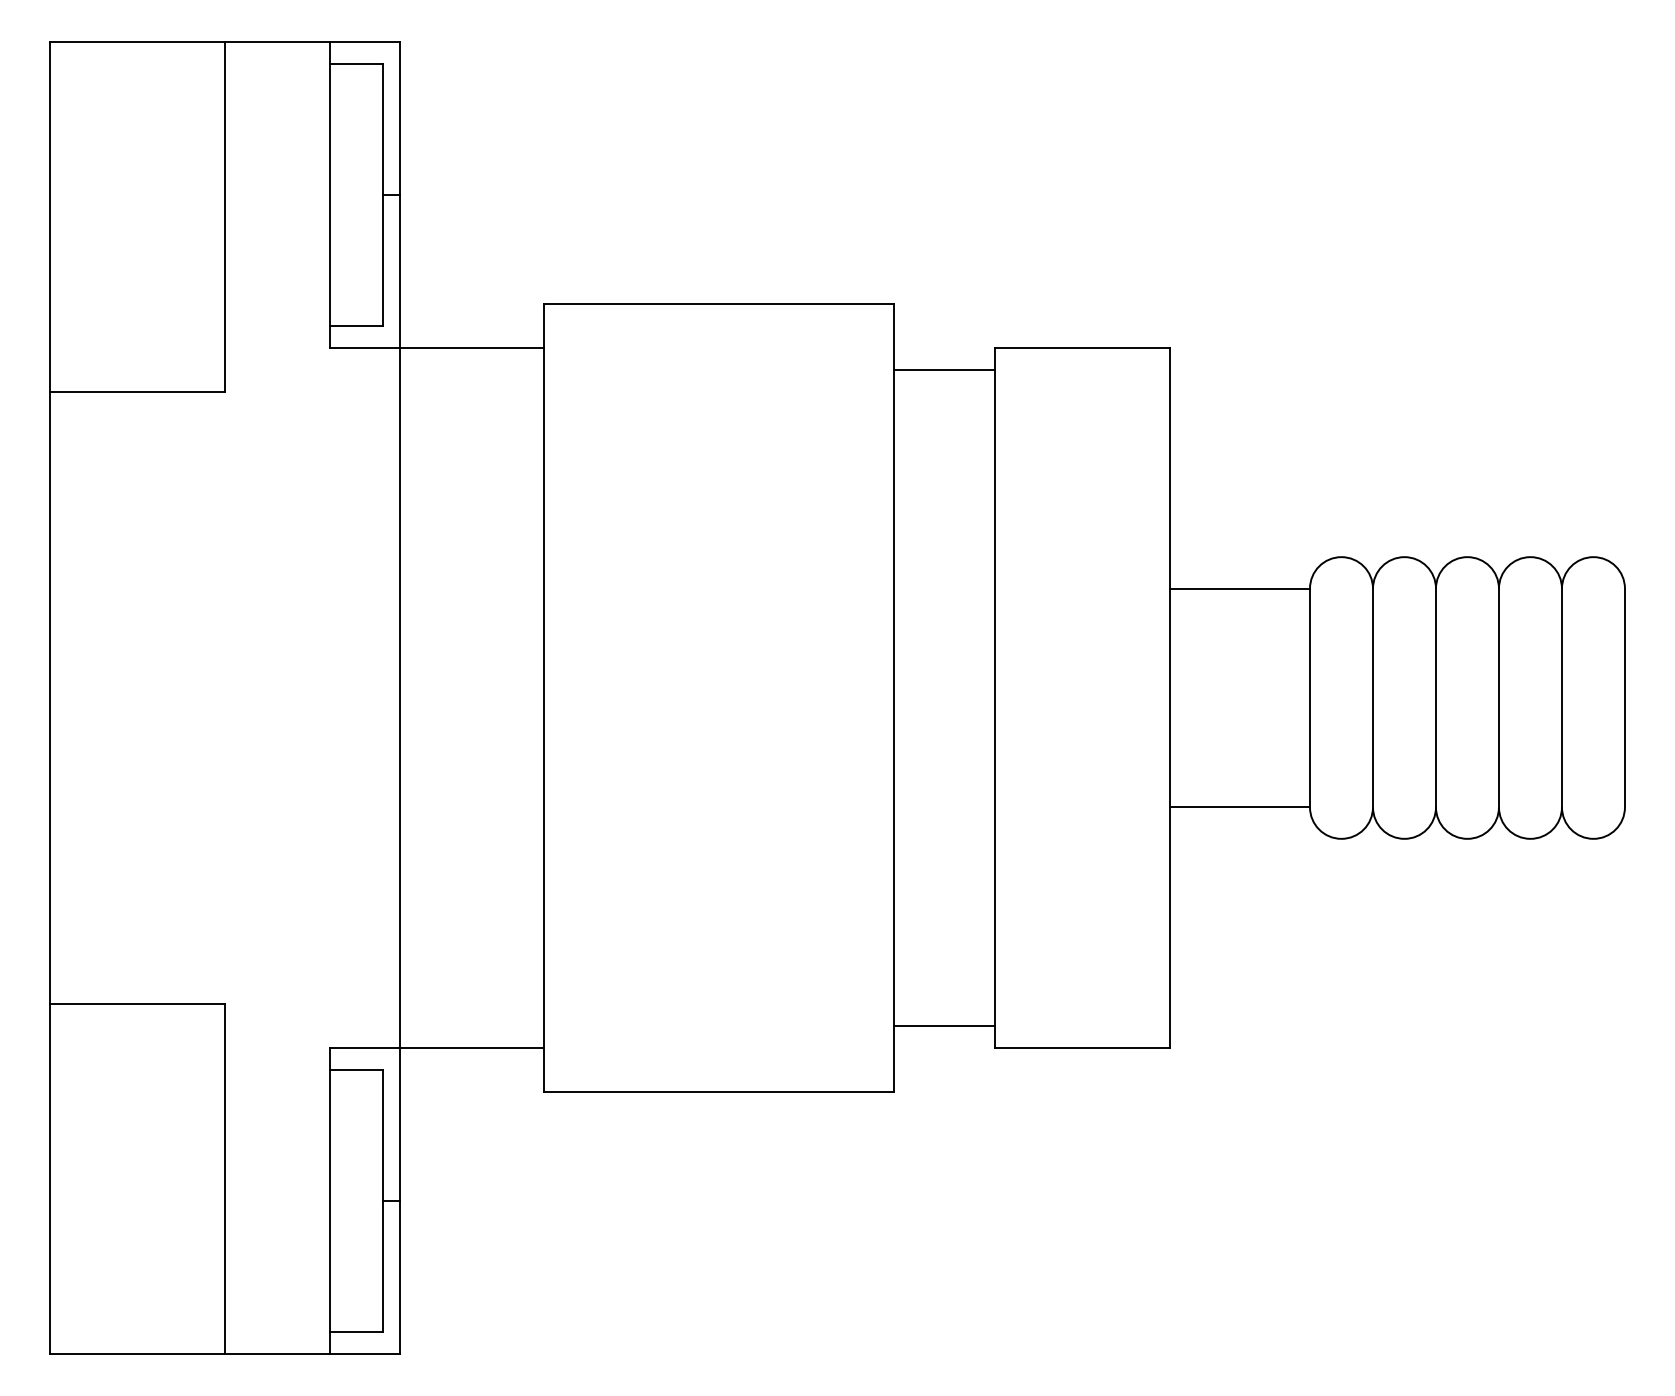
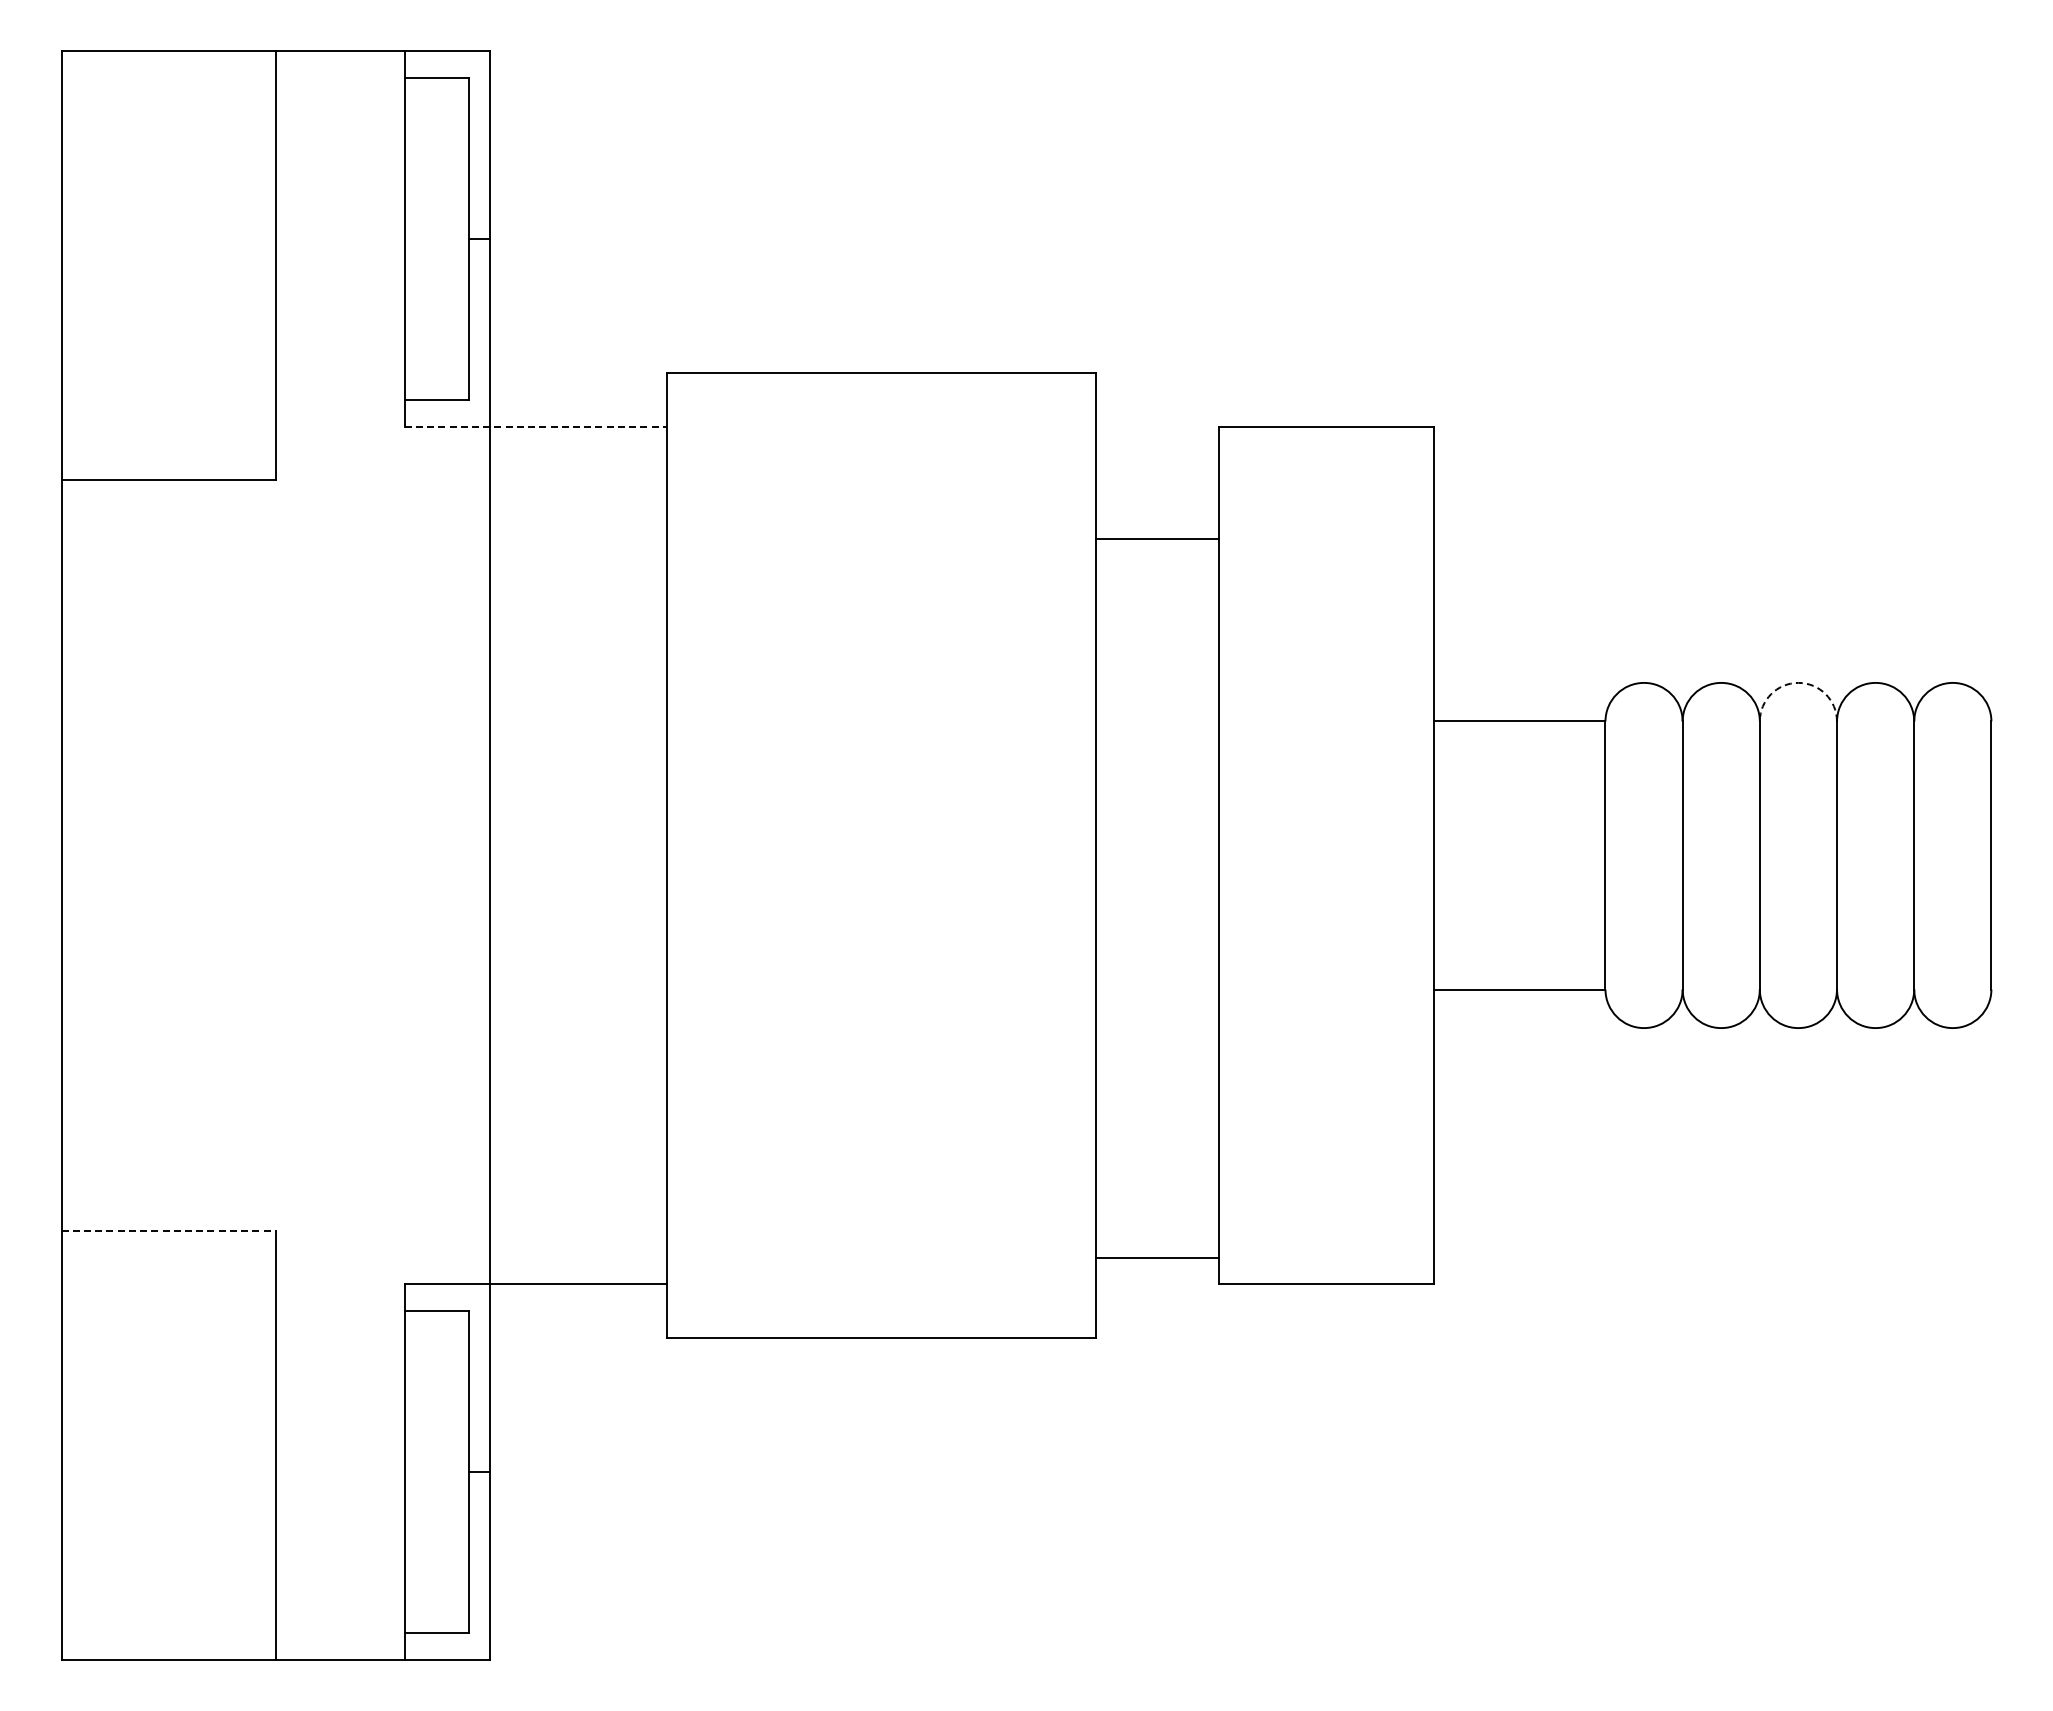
line: (437, 347) -> (536, 426), solid -> dashed
line: (944, 369) -> (1157, 539), moved
arc: (1467, 556) -> (1798, 682), solid -> dashed
line: (138, 1004) -> (169, 1230), solid -> dashed

